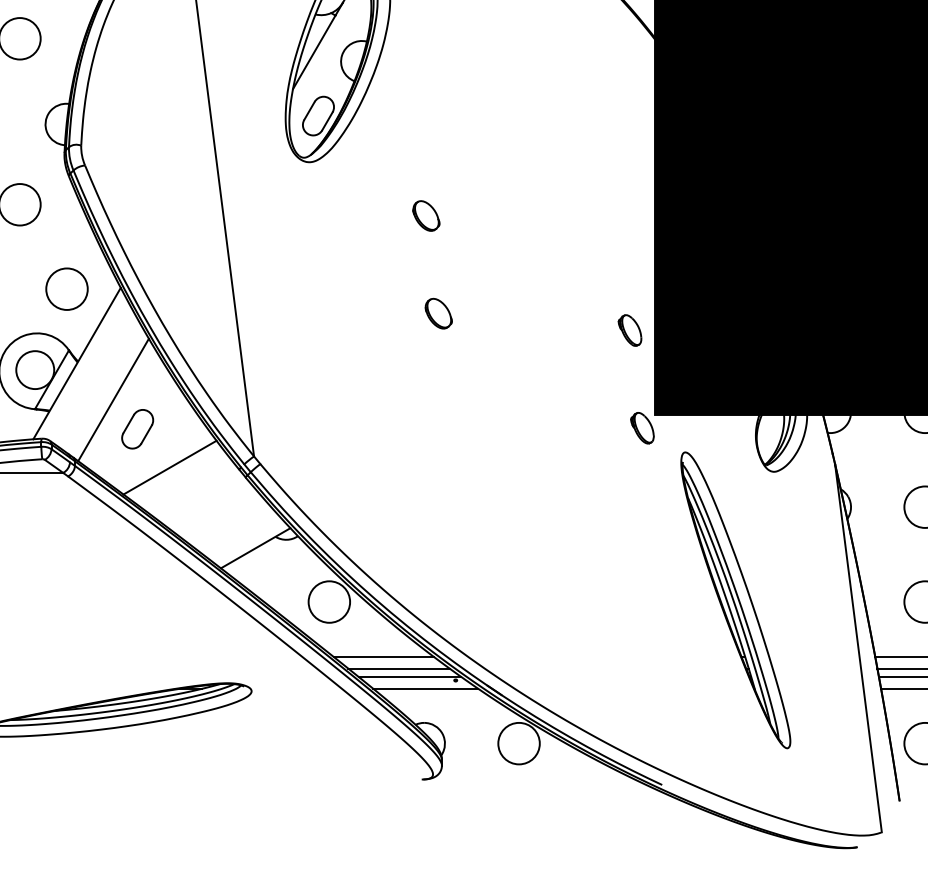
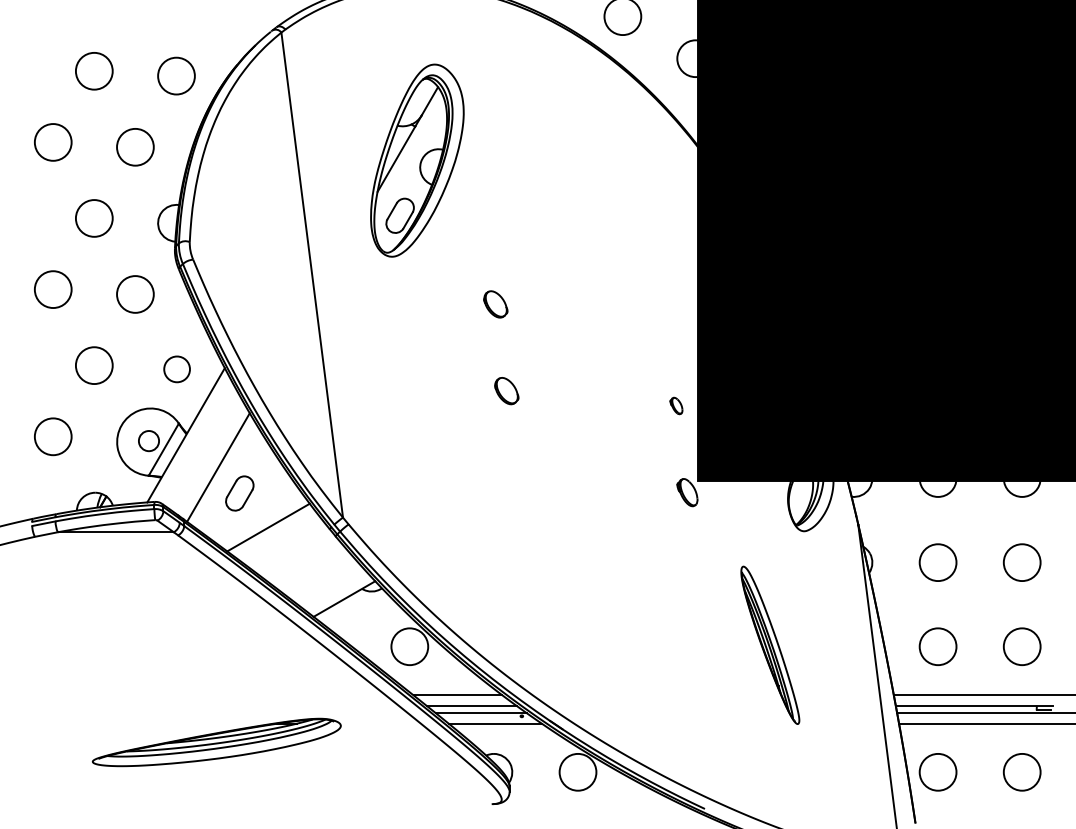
circle: (66, 289) -> (176, 369), size x0.7
part: (630, 329) -> (676, 405), size x0.6
circle: (34, 369) -> (148, 440), size x0.6
part: (736, 600) -> (770, 645), size x0.6

